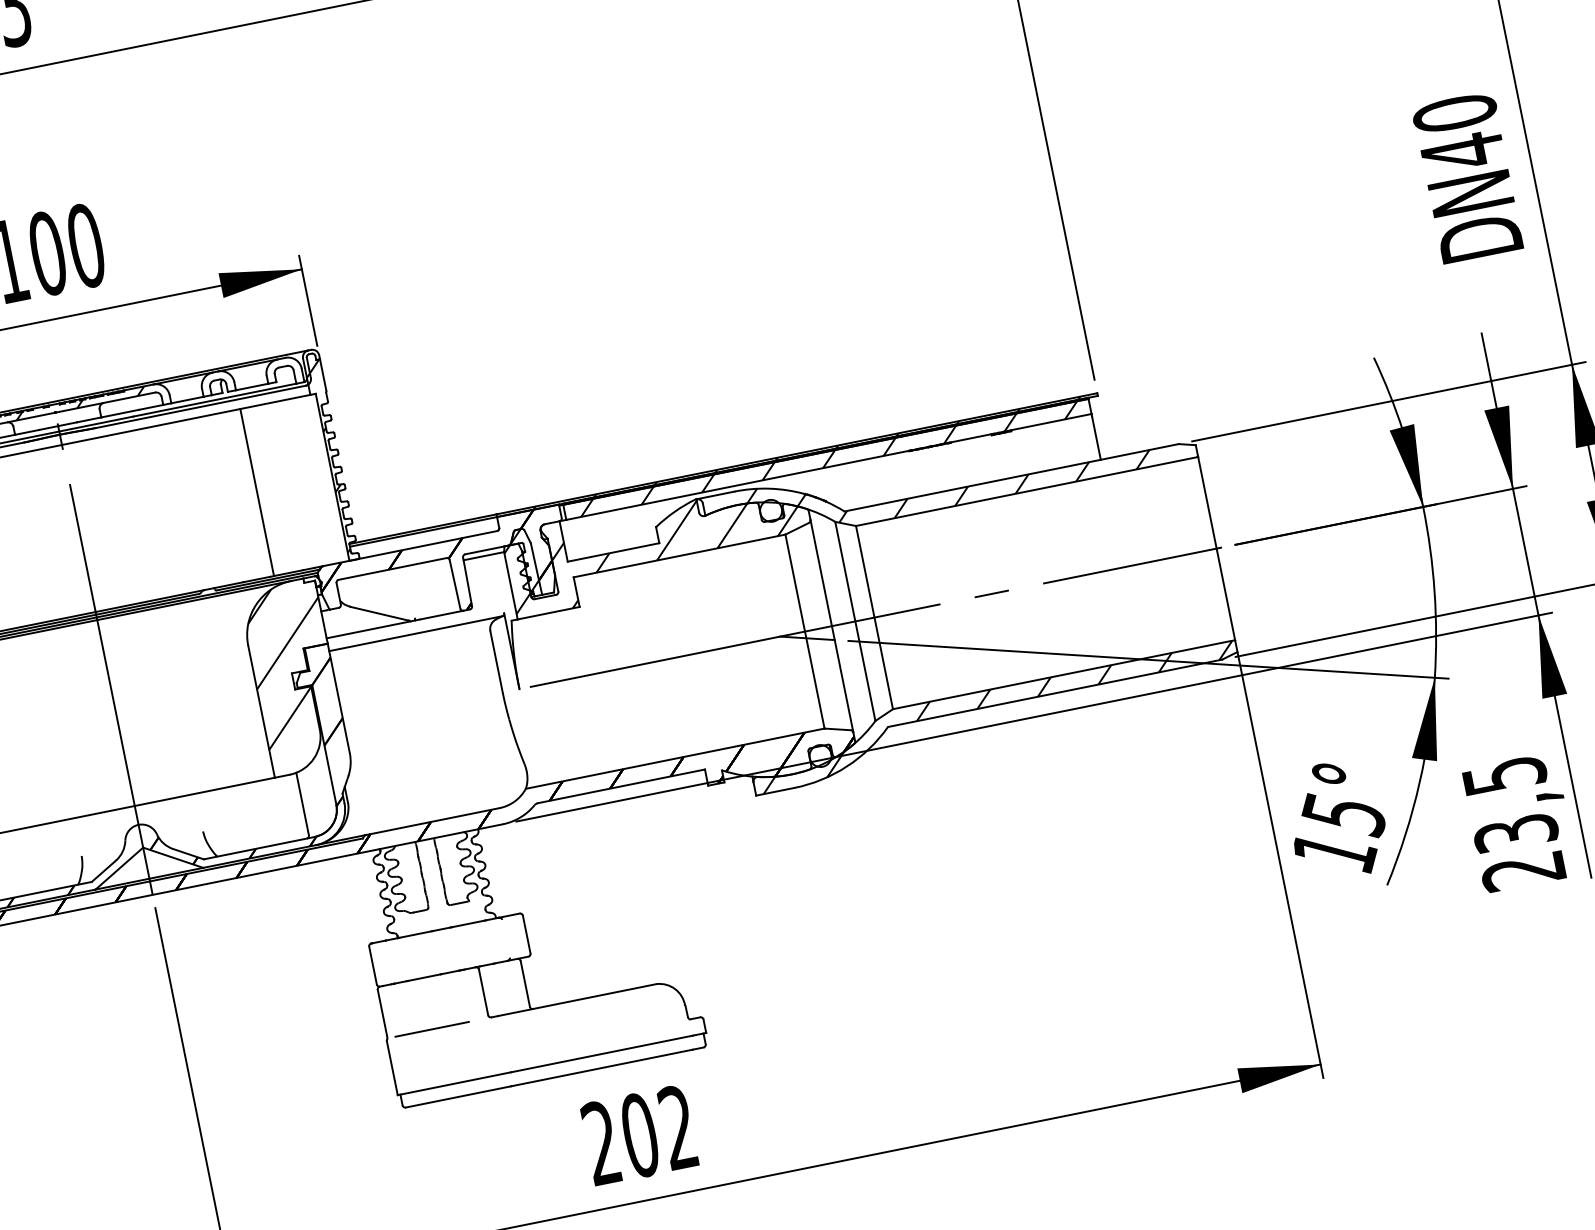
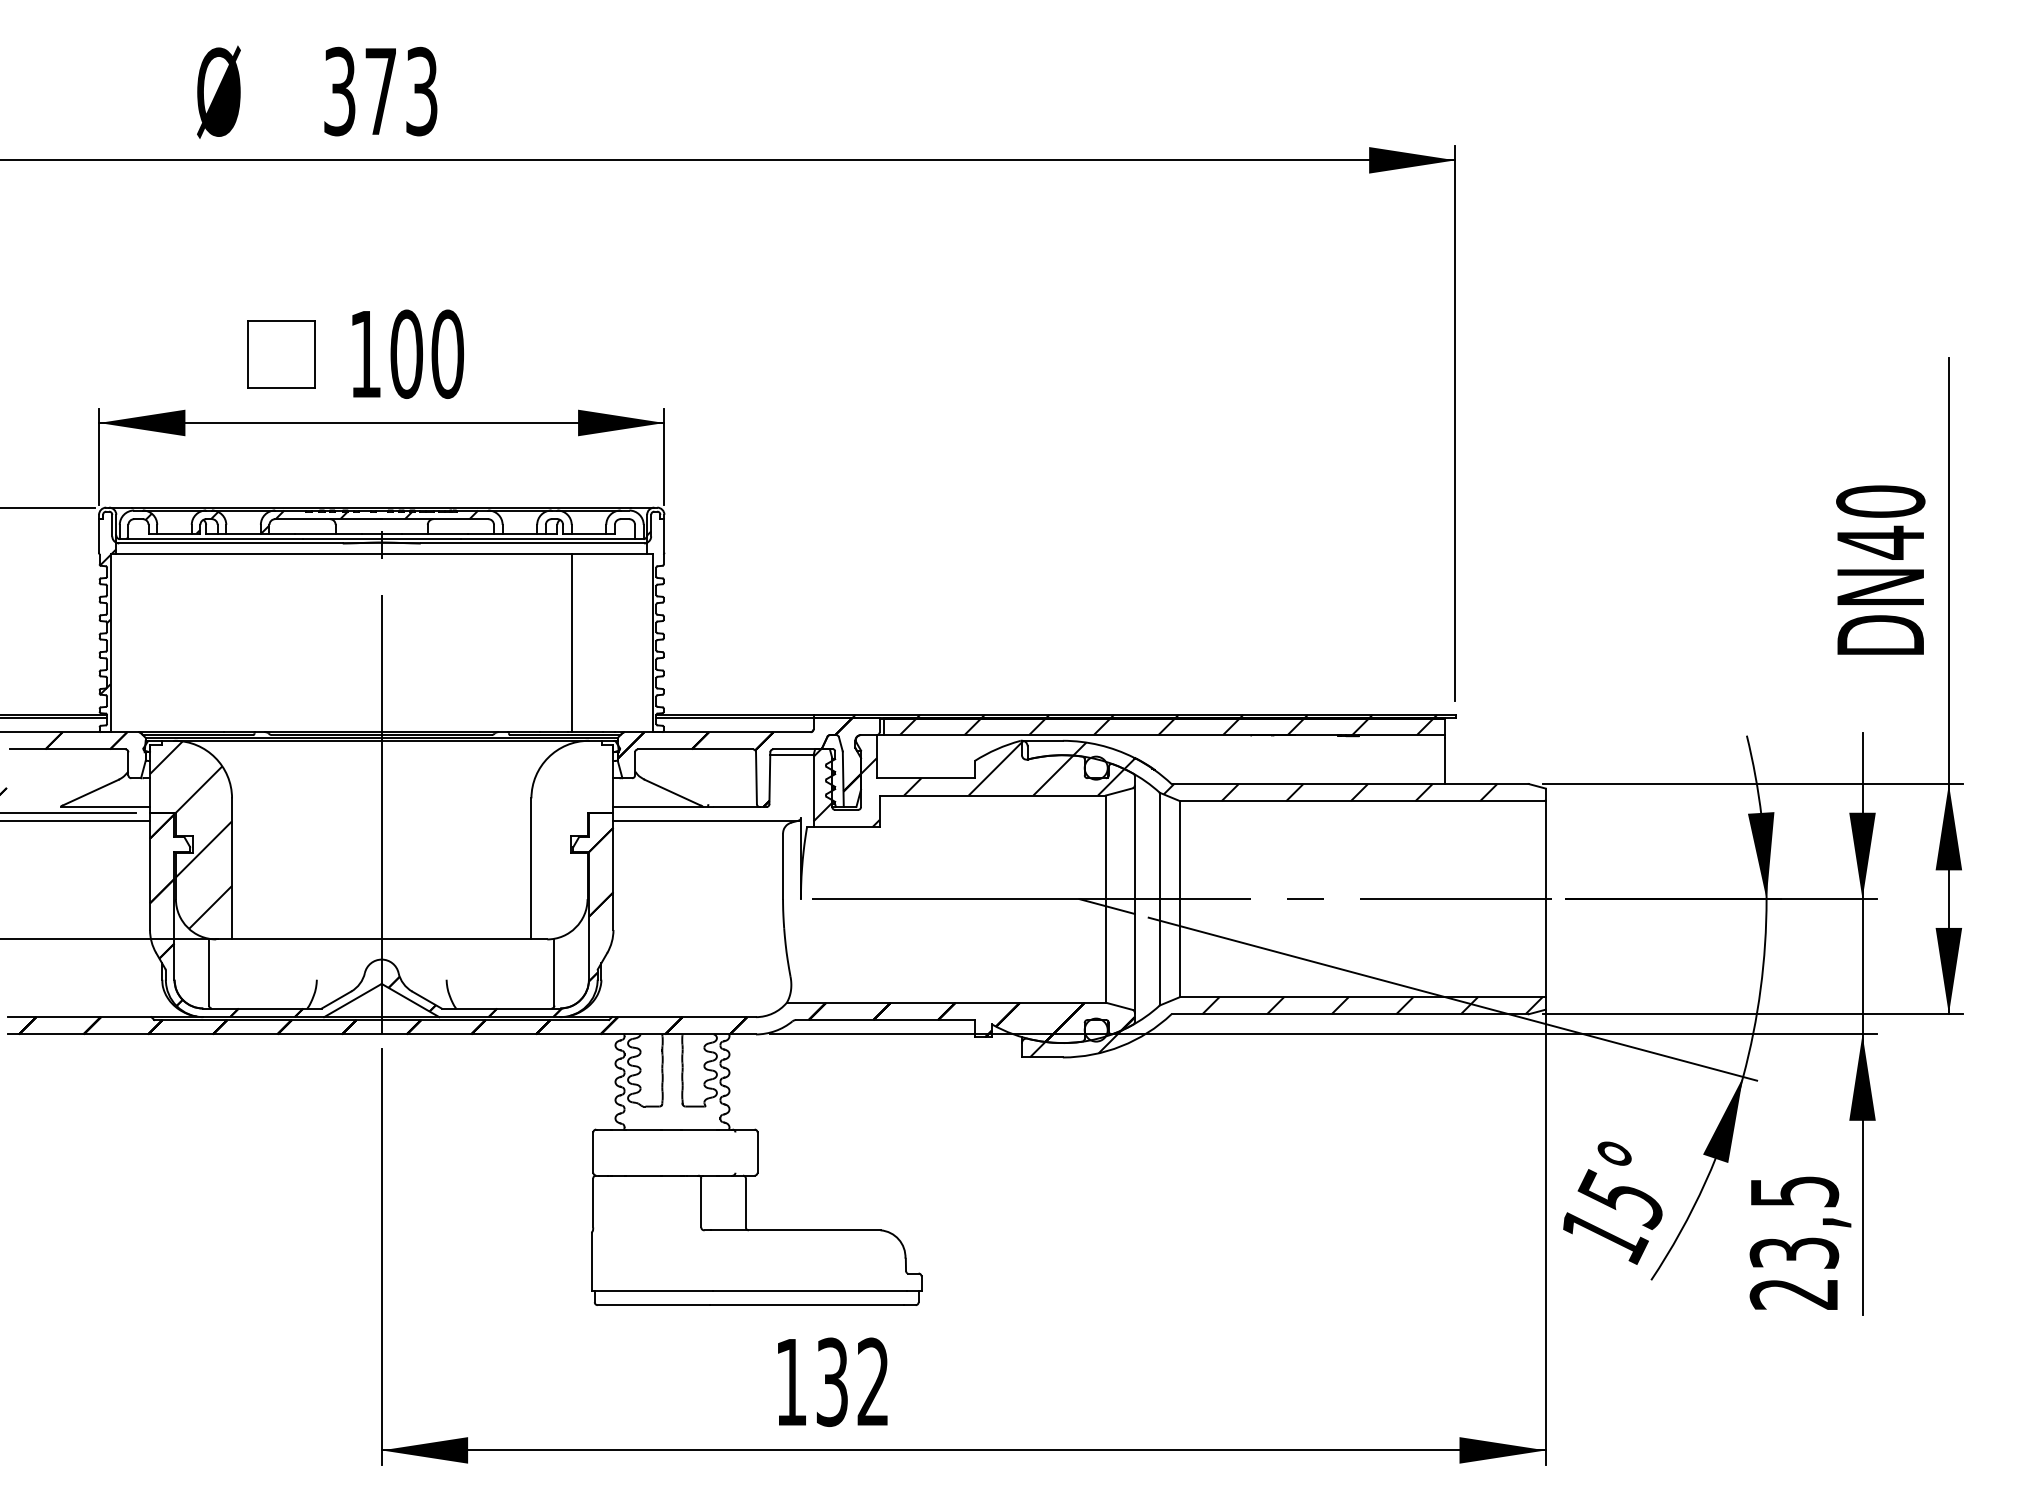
hatch: (332, 456) -> (657, 621), removed
hatch: (523, 561) -> (831, 768), removed
hatch: (292, 665) -> (572, 827), removed
line: (431, 1029) -> (640, 1230), removed
text: (620, 1139) -> (811, 1382), 202 -> 132

